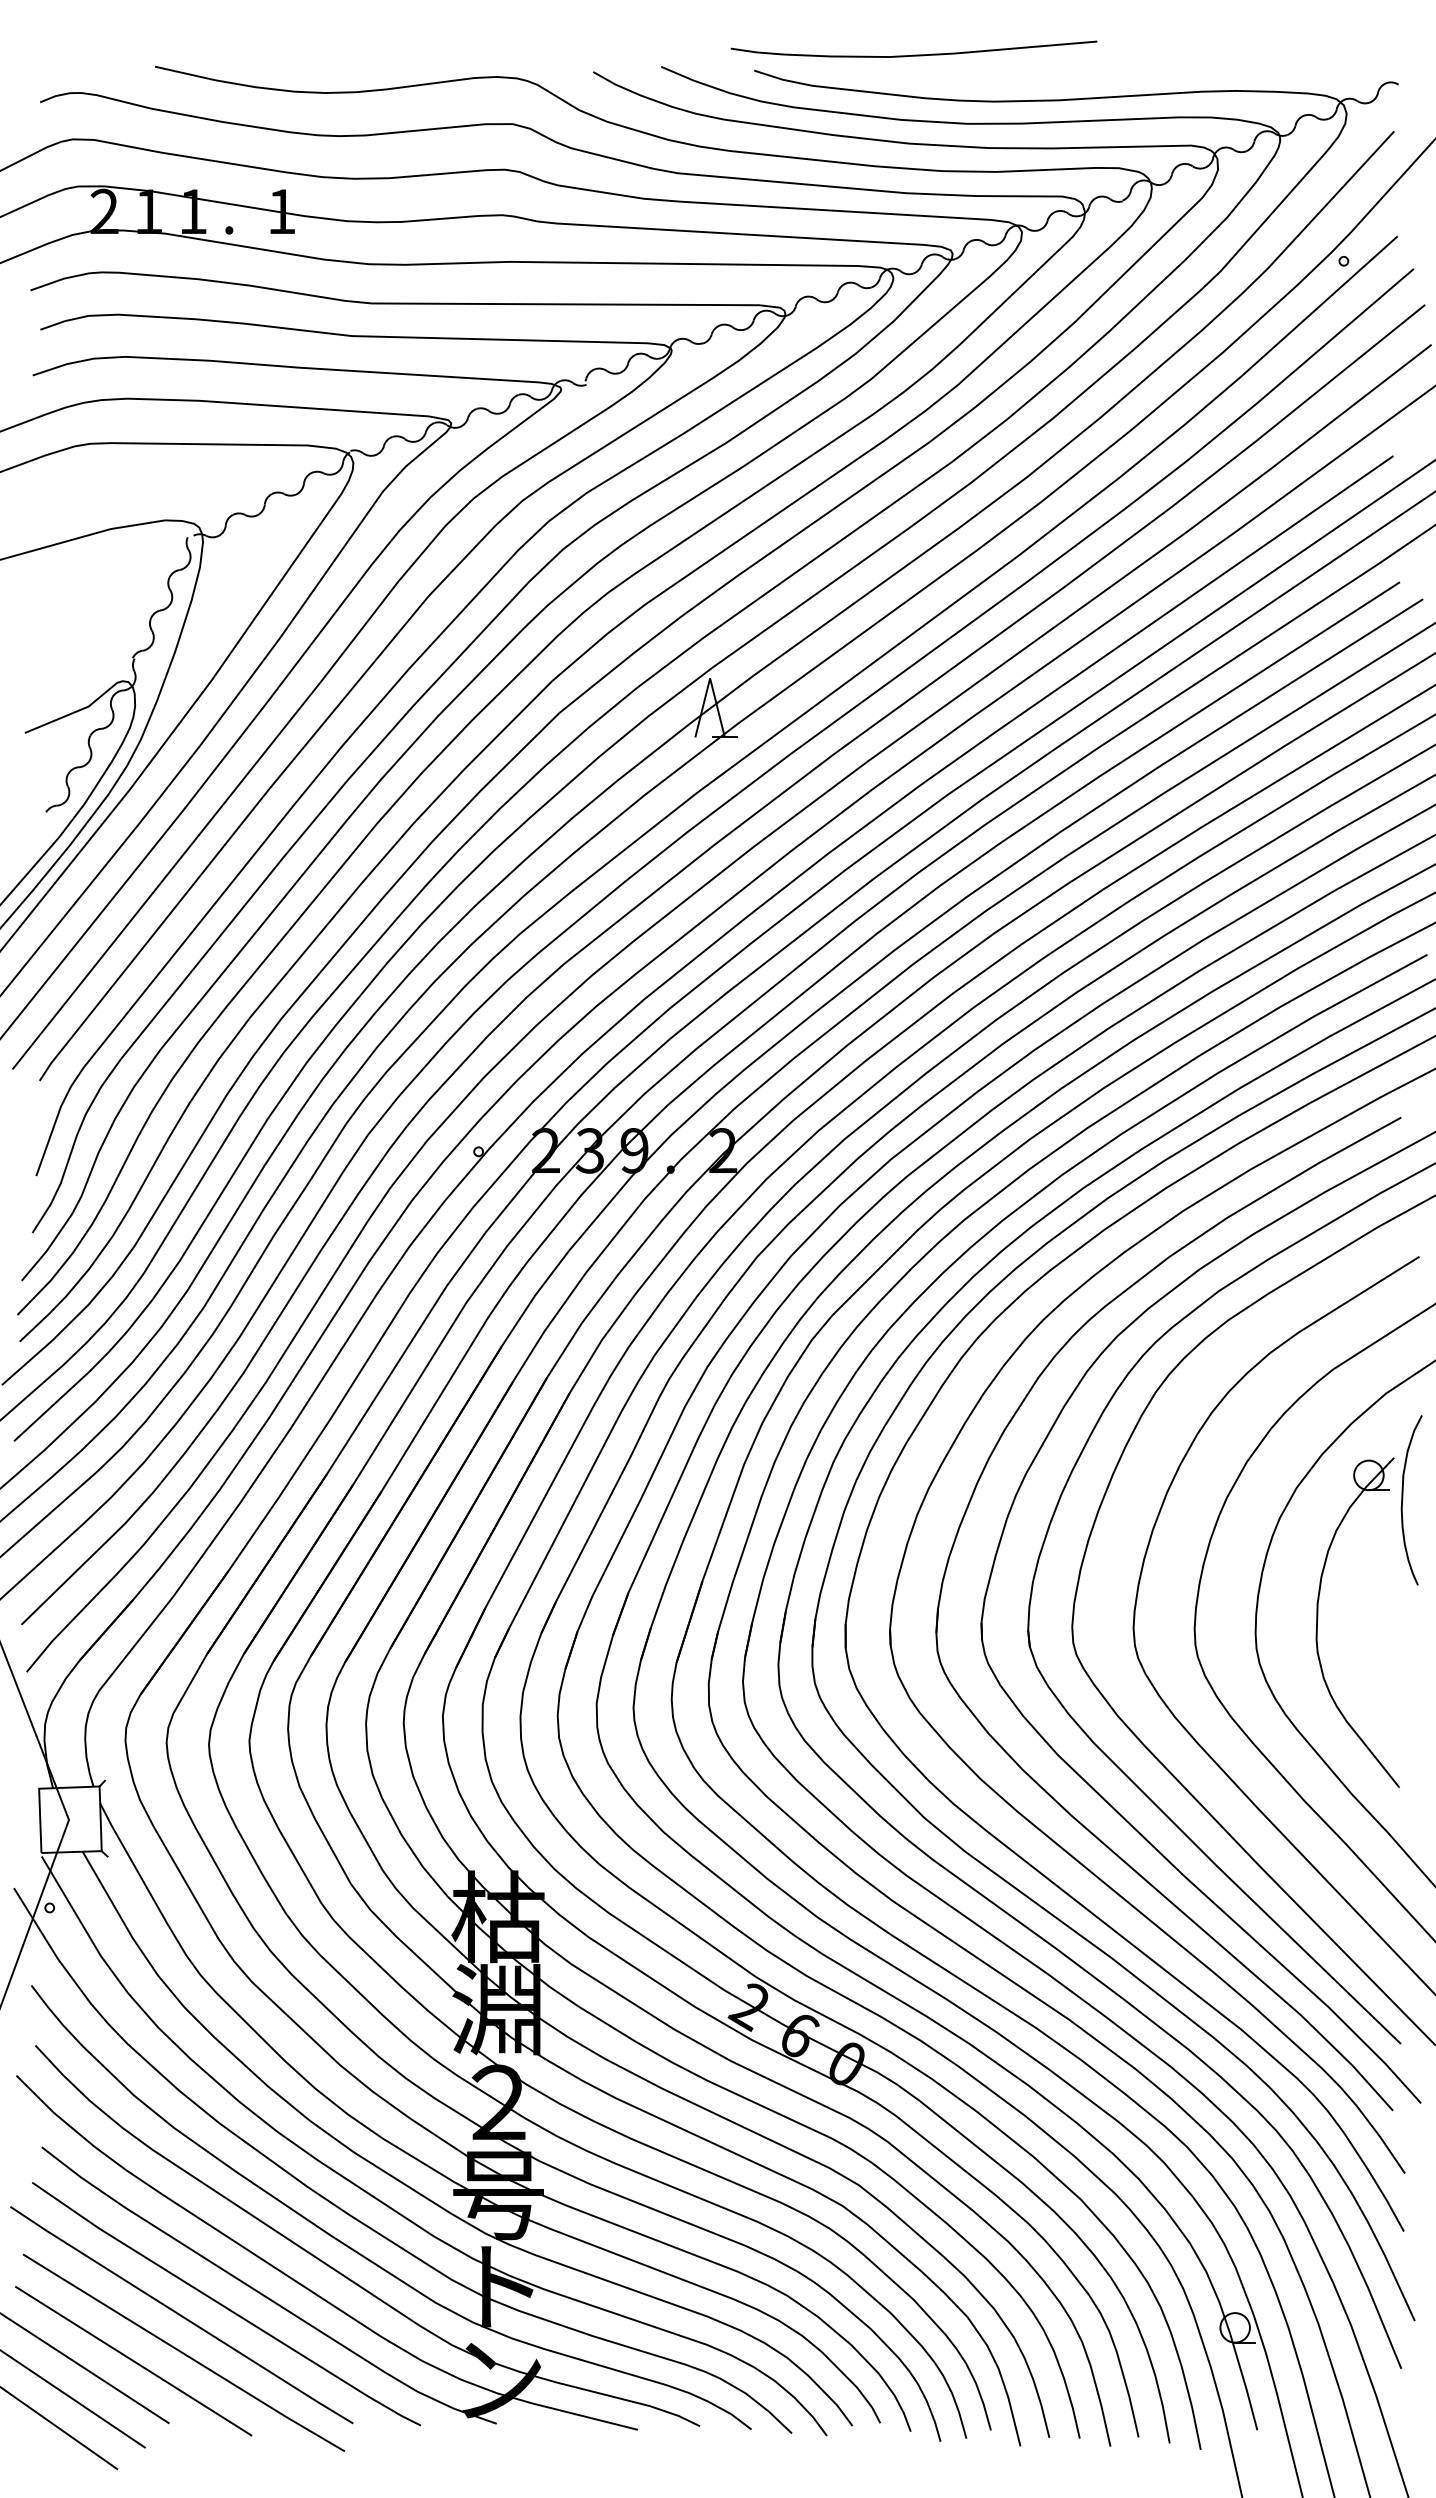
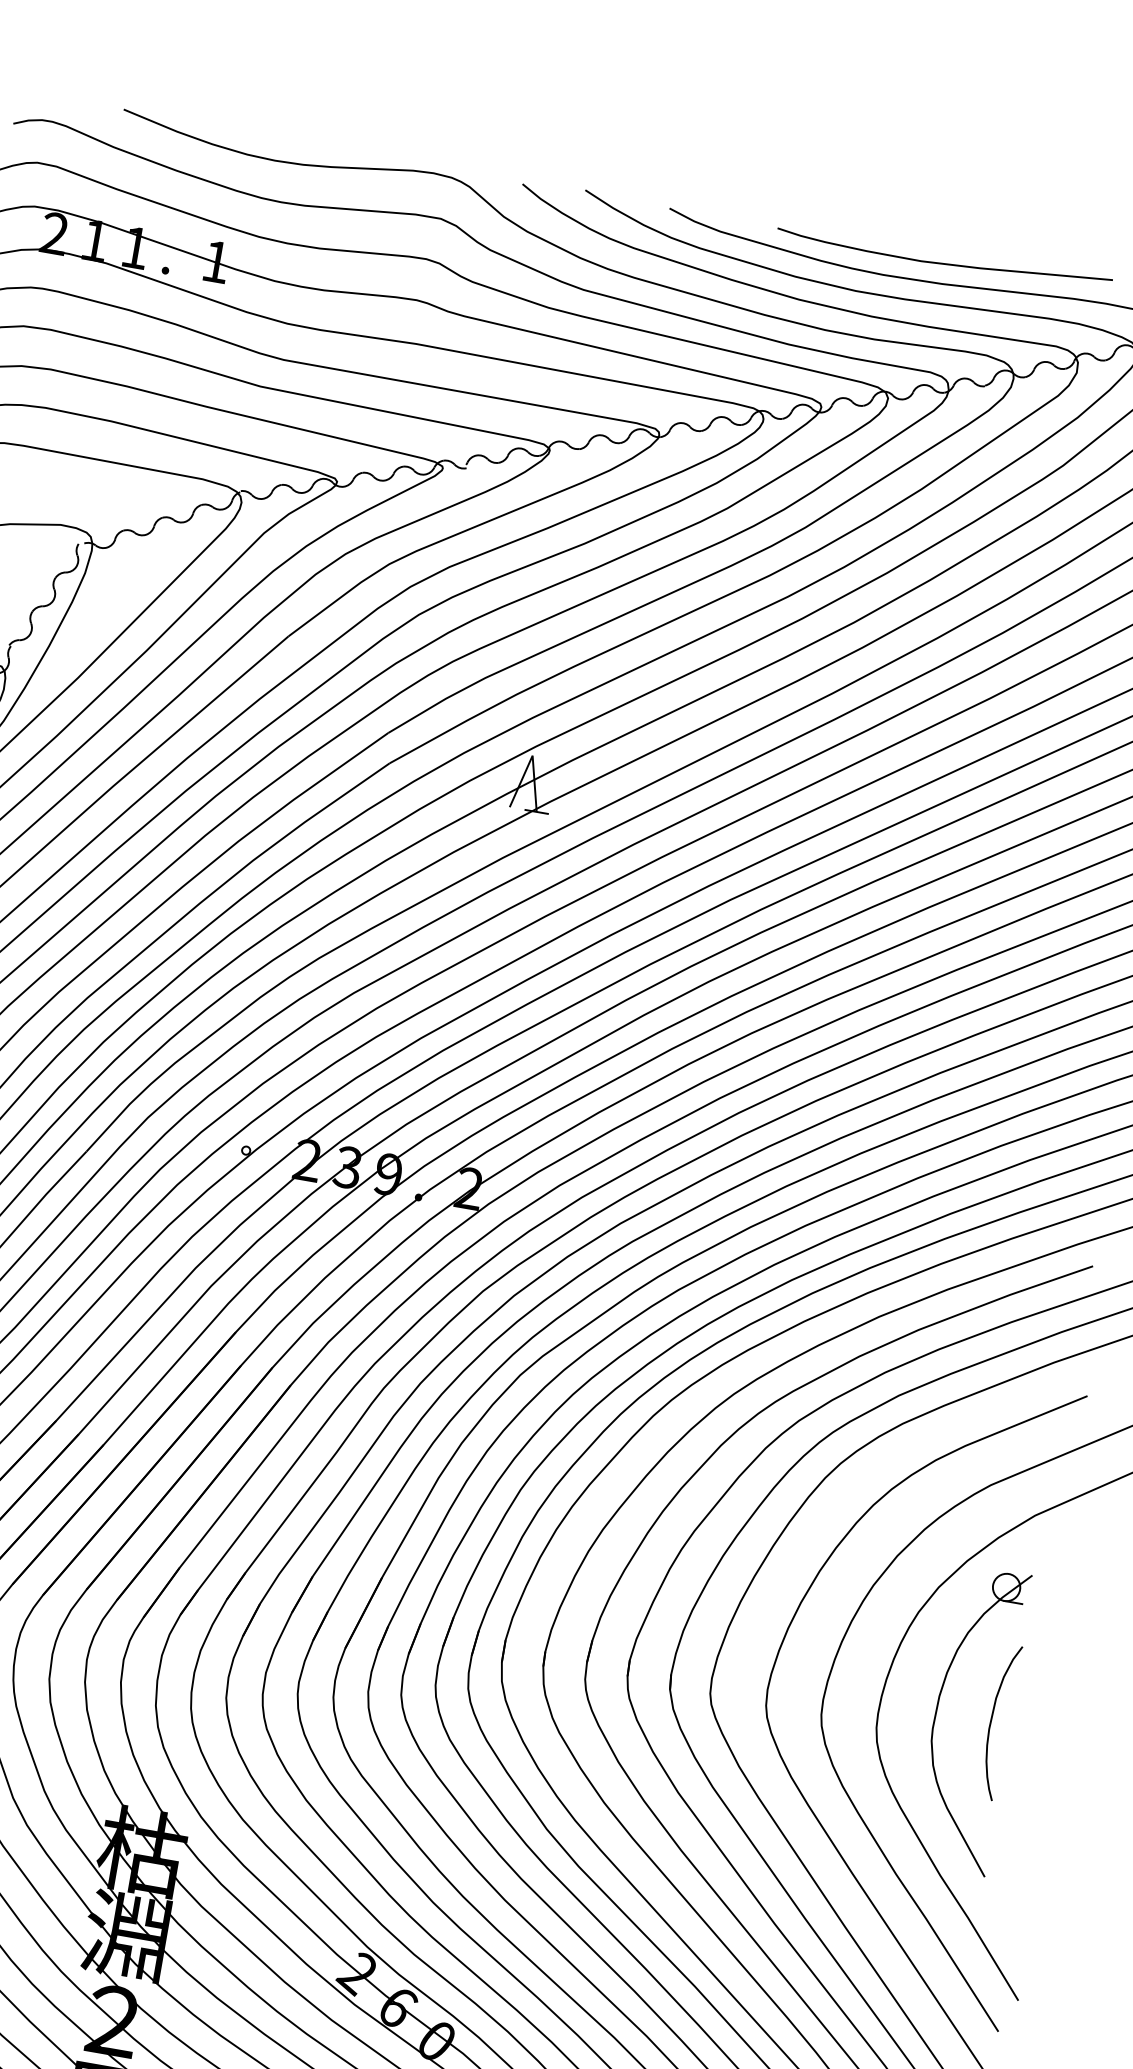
curve: (913, 54) -> (943, 262), moved
curve: (1403, 1499) -> (992, 1720), moved

